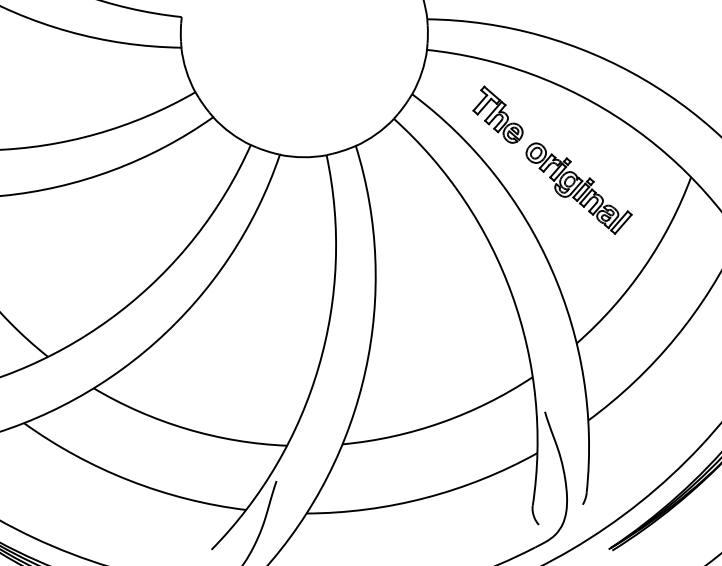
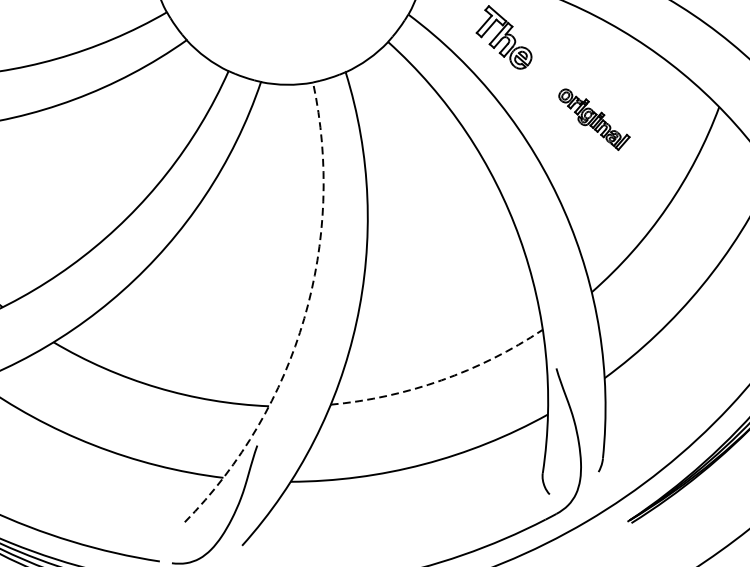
part: (578, 188) -> (593, 119), size x0.6
arc: (318, 366) -> (304, 317), solid -> dashed
arc: (441, 422) -> (441, 380), solid -> dashed

